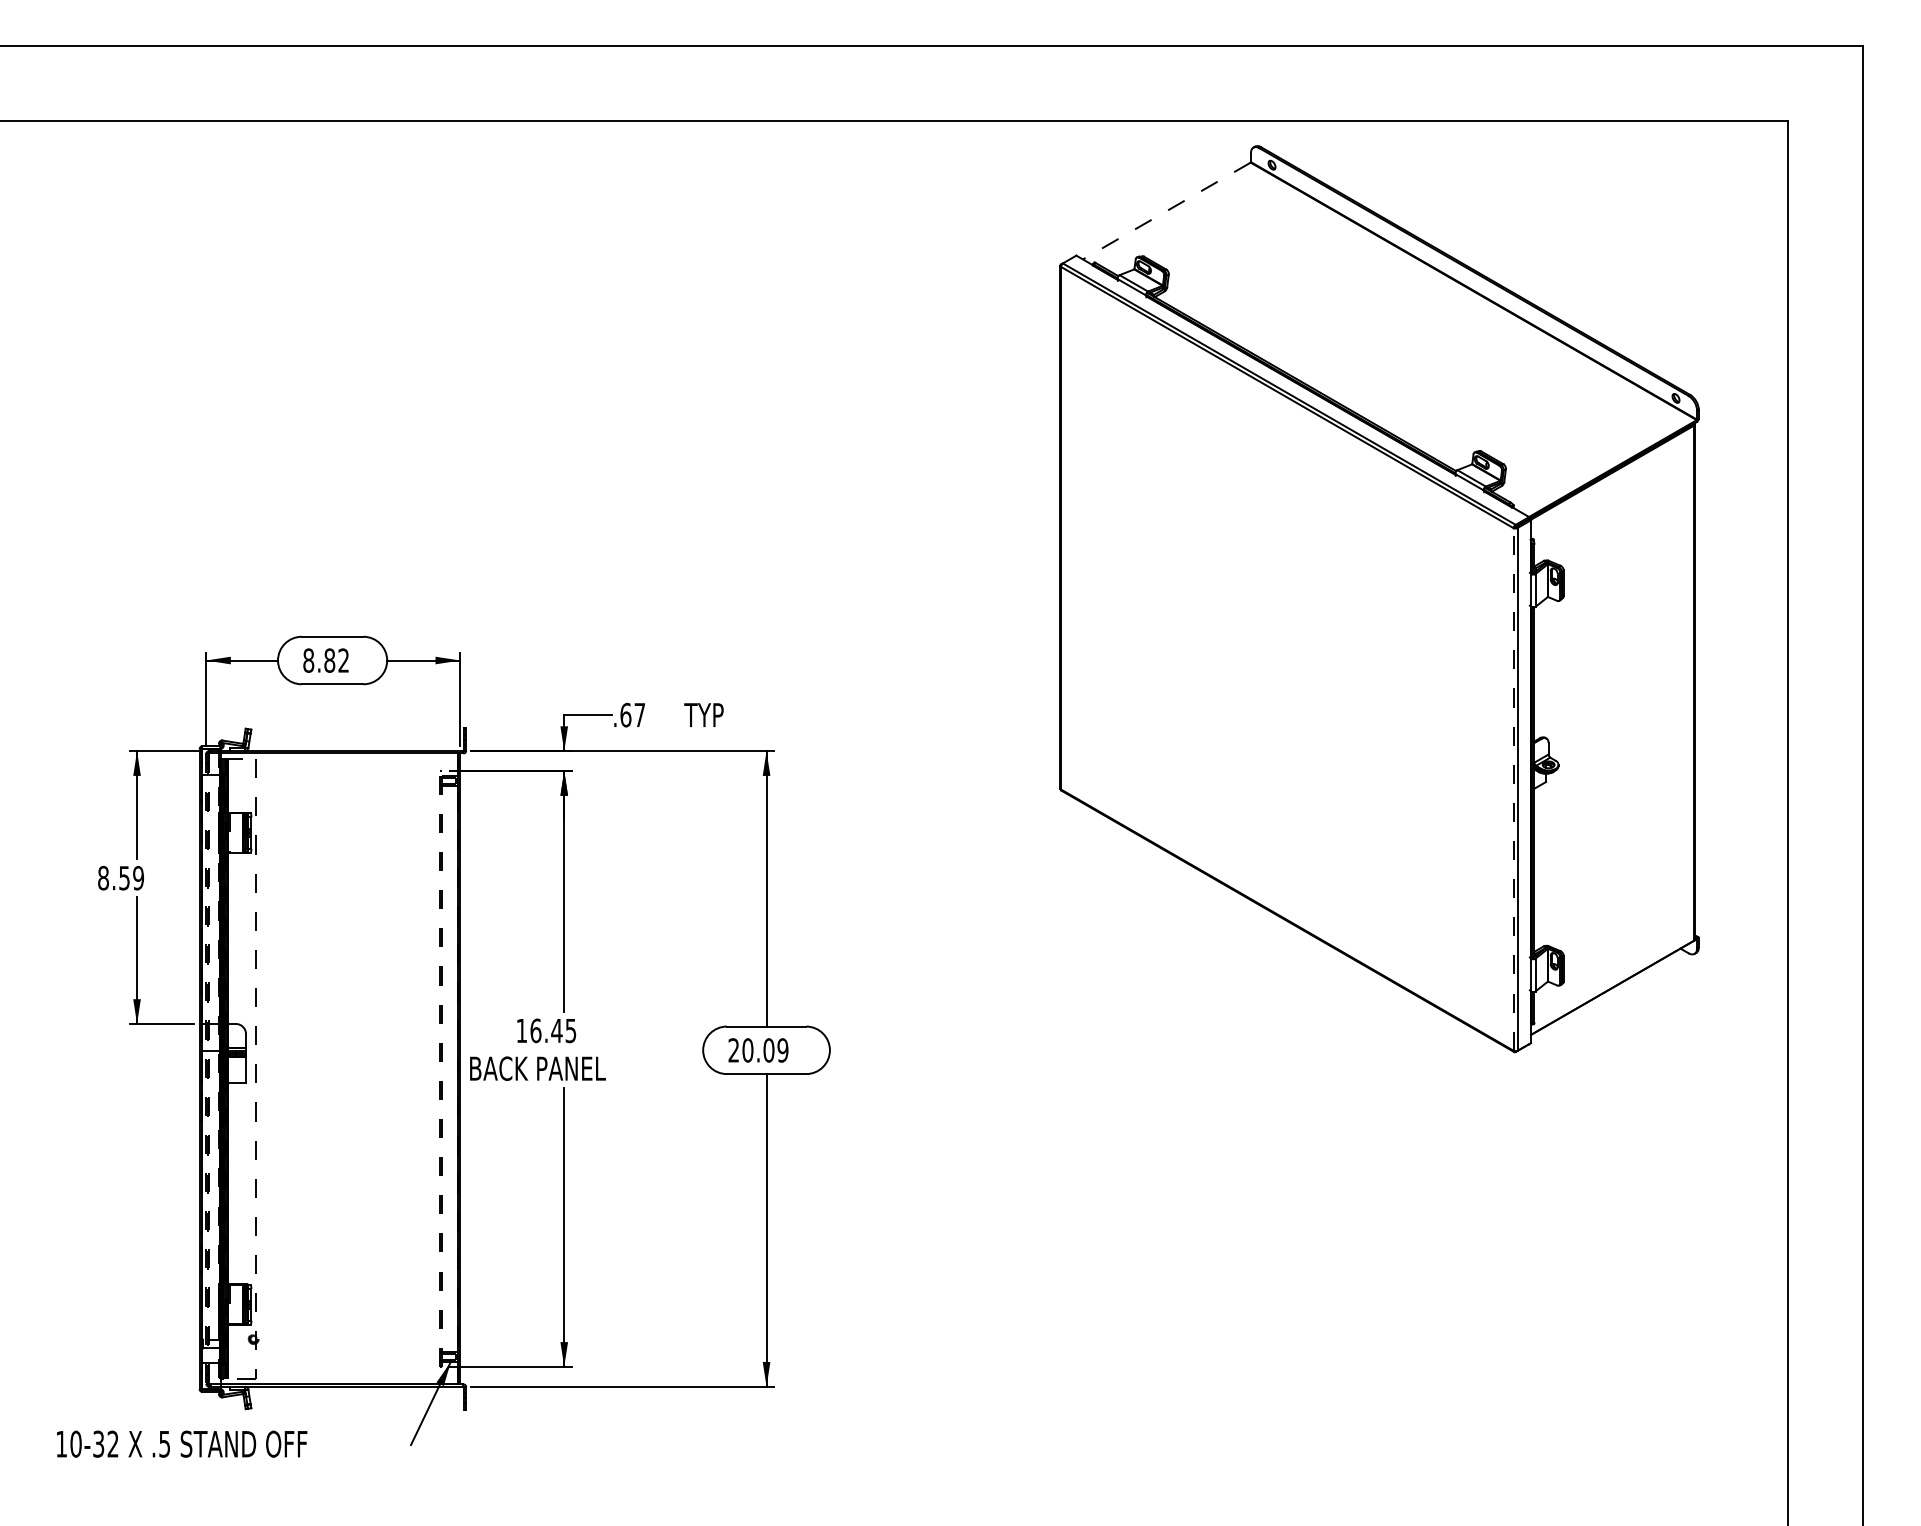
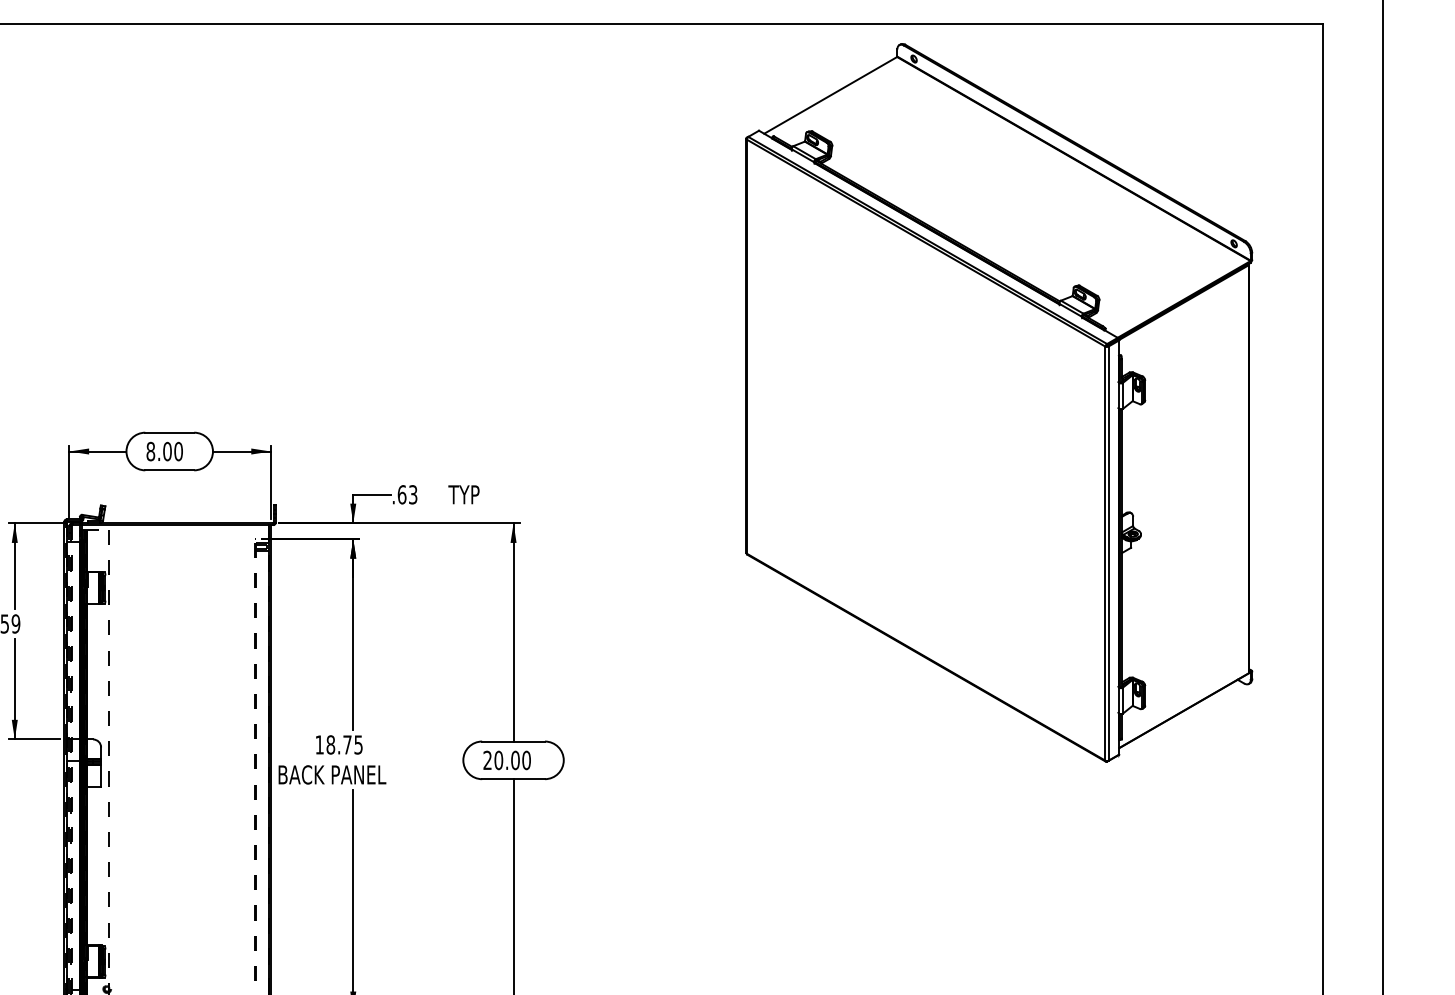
line: (1166, 211) -> (830, 95), dashed -> solid
text: (336, 660) -> (172, 451), 8.82 -> 8.00
text: (639, 714) -> (412, 494), .67 -> .63
line: (1513, 788) -> (1105, 552), dashed -> solid
text: (546, 1030) -> (339, 744), 16.45 -> 18.75
text: (782, 1050) -> (526, 760), 20.09 -> 20.00

